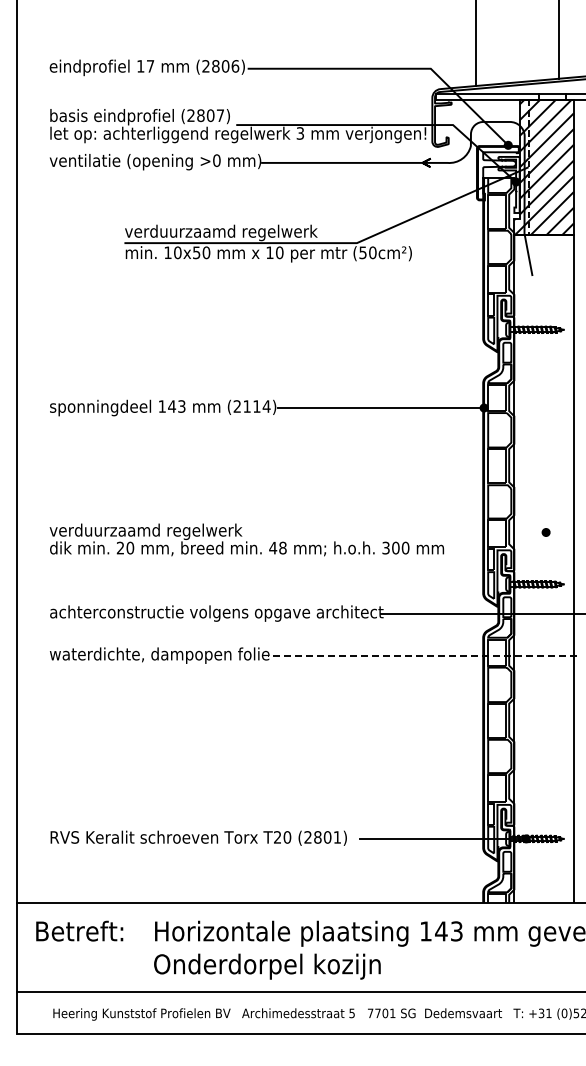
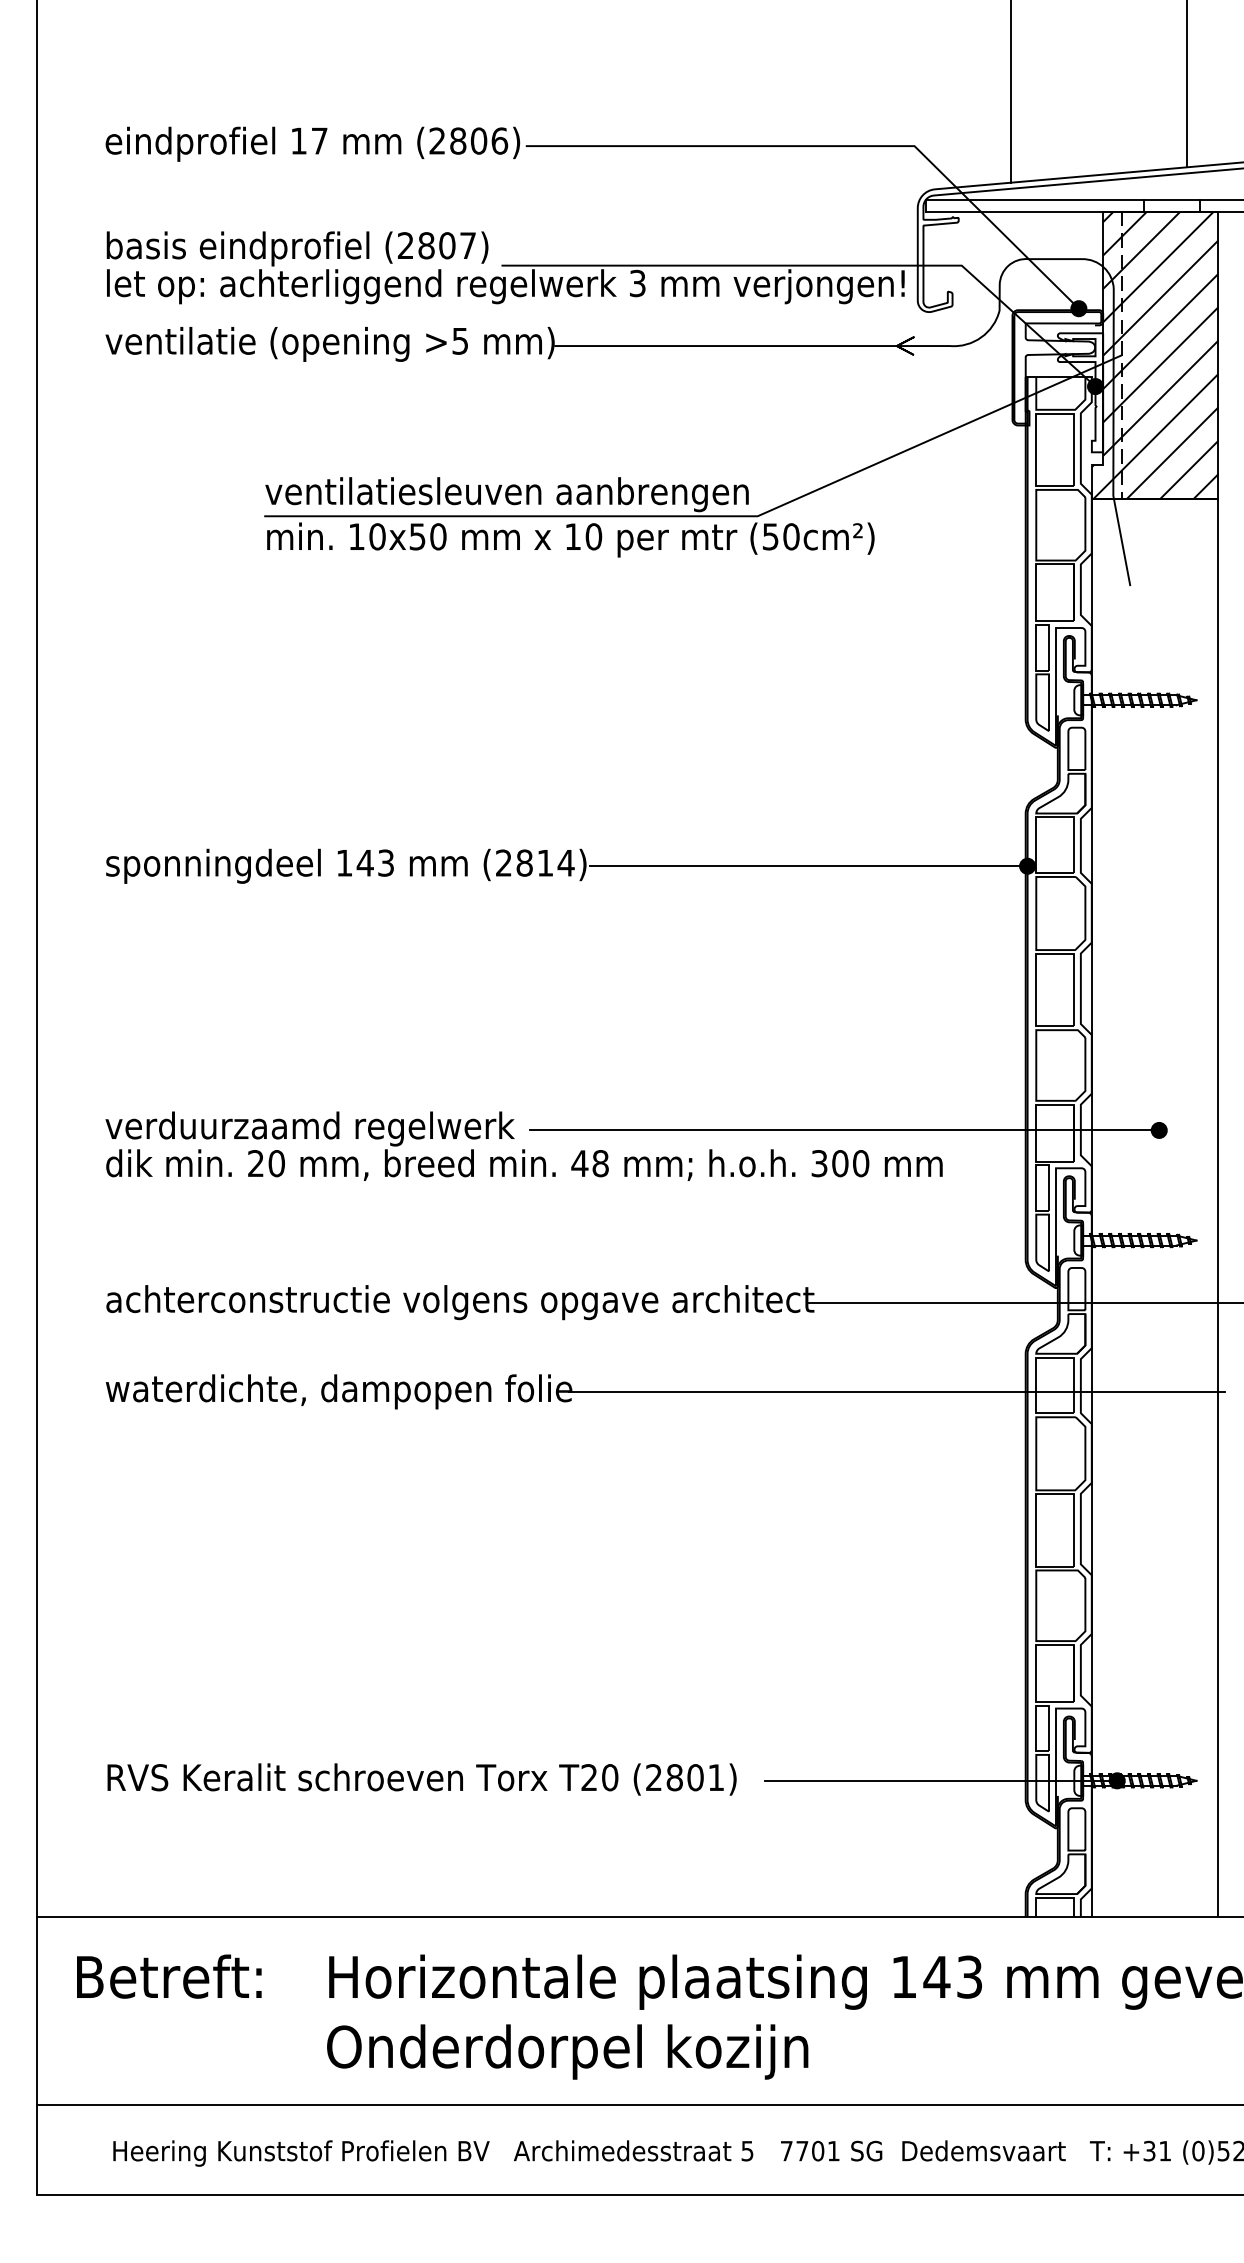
text: (216, 160) -> (459, 340), >0 -> >5
text: (250, 232) -> (531, 493), verduurzaamd regelwerk -> ventilatiesleuven aanbrengen
text: (246, 406) -> (523, 863), (2114) -> (2814)
line: (397, 532) -> (843, 1130), added
line: (422, 655) -> (896, 1391), dashed -> solid

